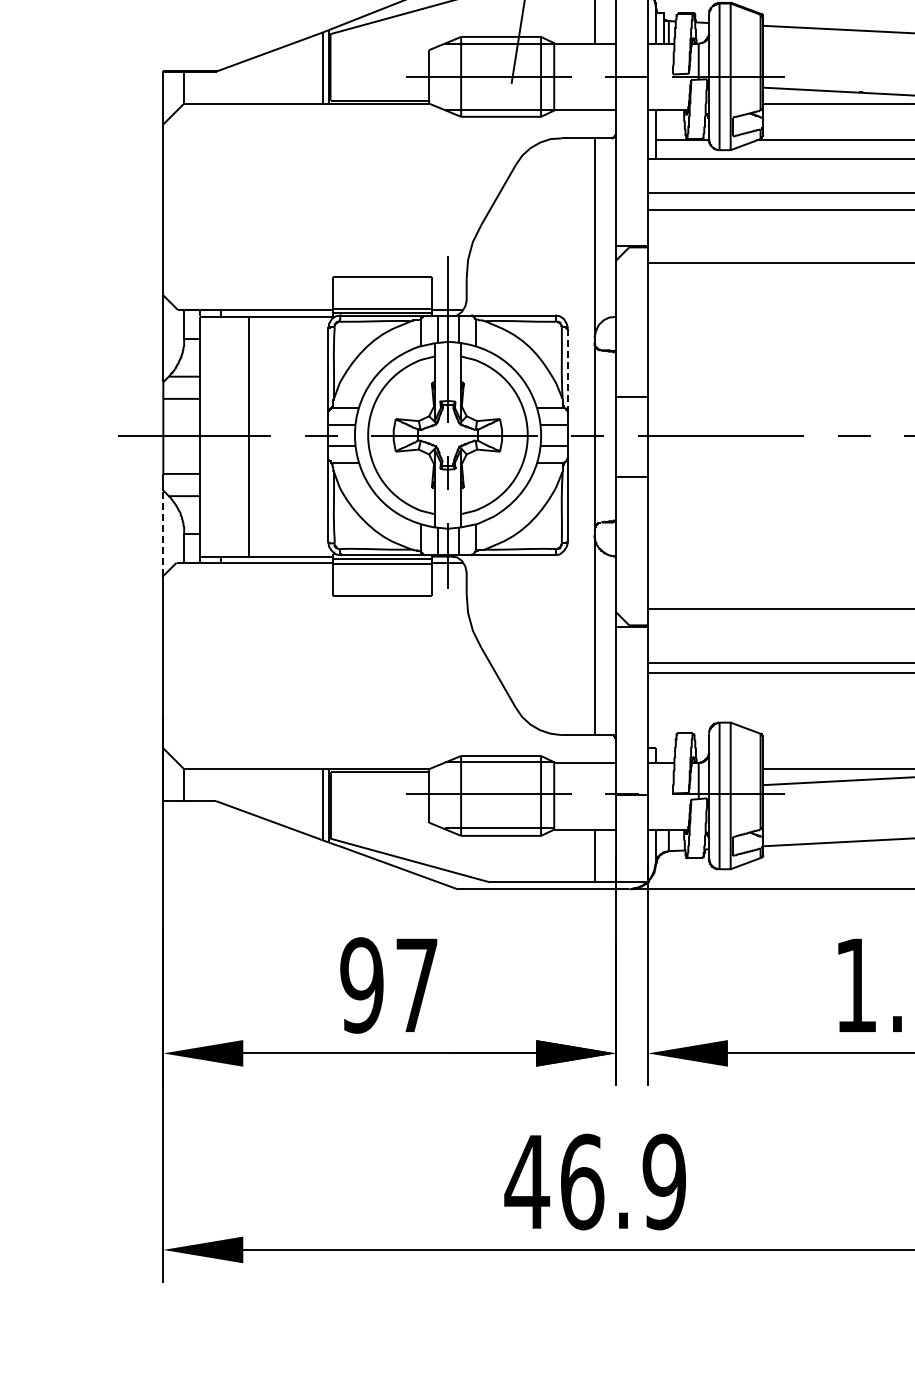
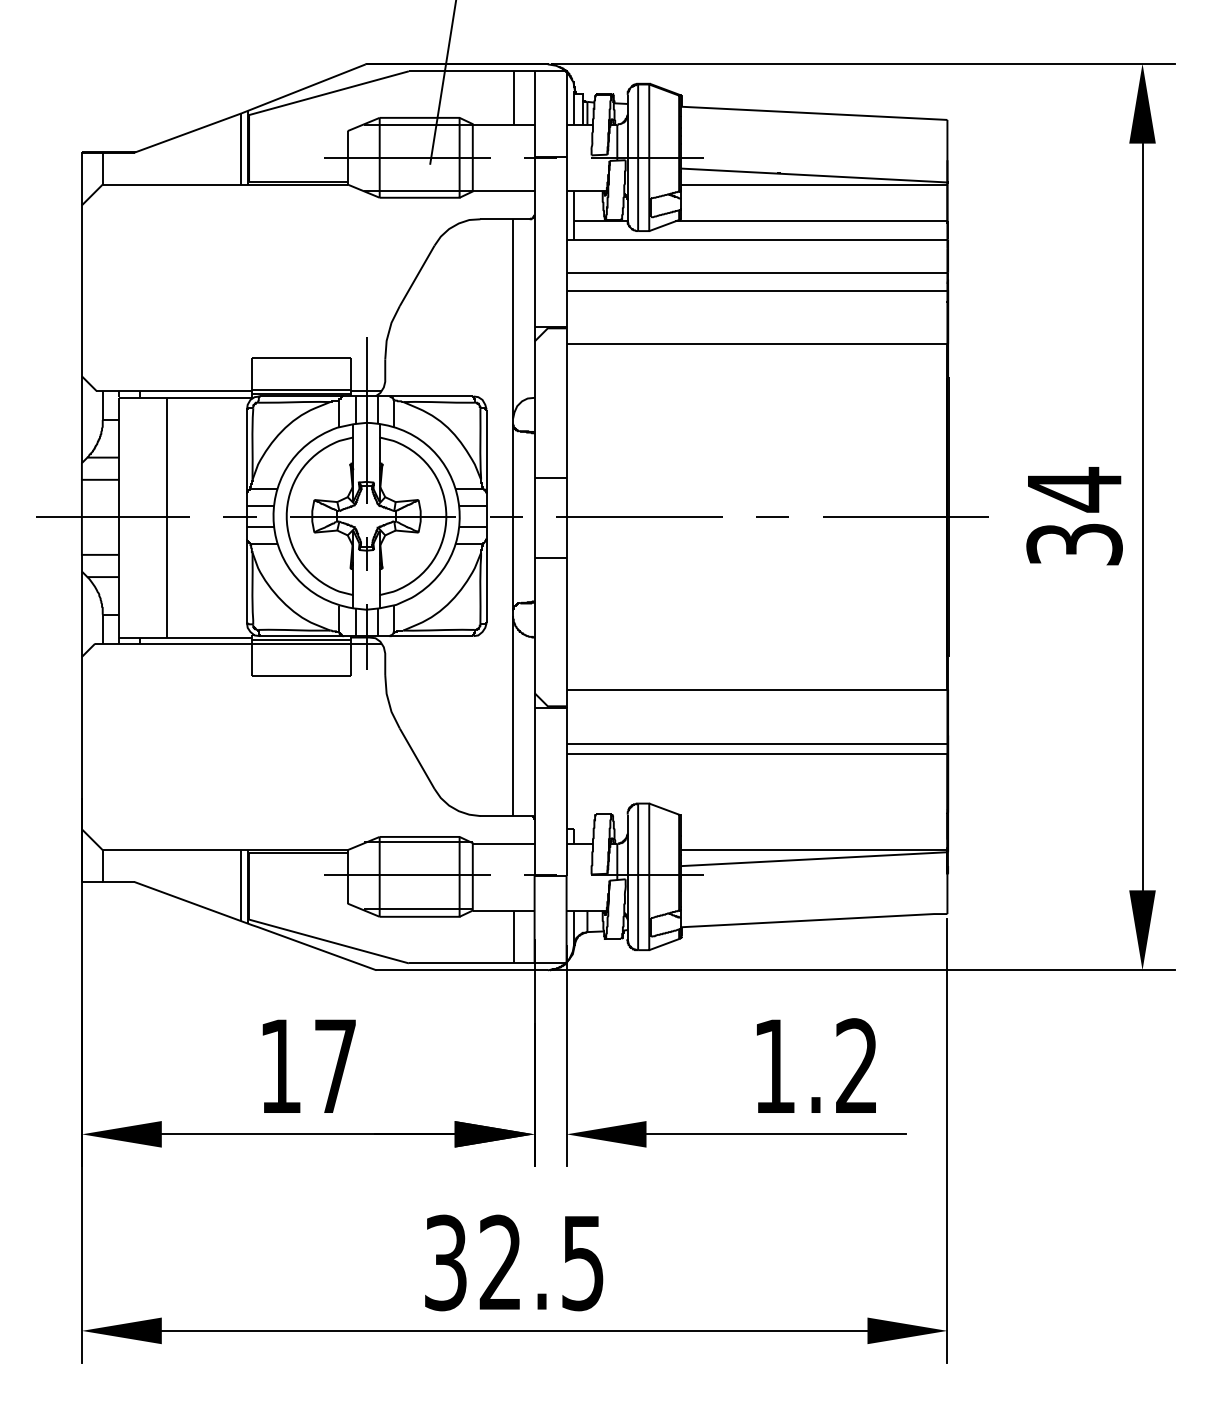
line: (567, 371) -> (486, 452), dashed -> solid
line: (162, 533) -> (81, 614), dashed -> solid
text: (361, 985) -> (280, 1066), 97 -> 17
text: (594, 1181) -> (513, 1262), 46.9 -> 32.5

